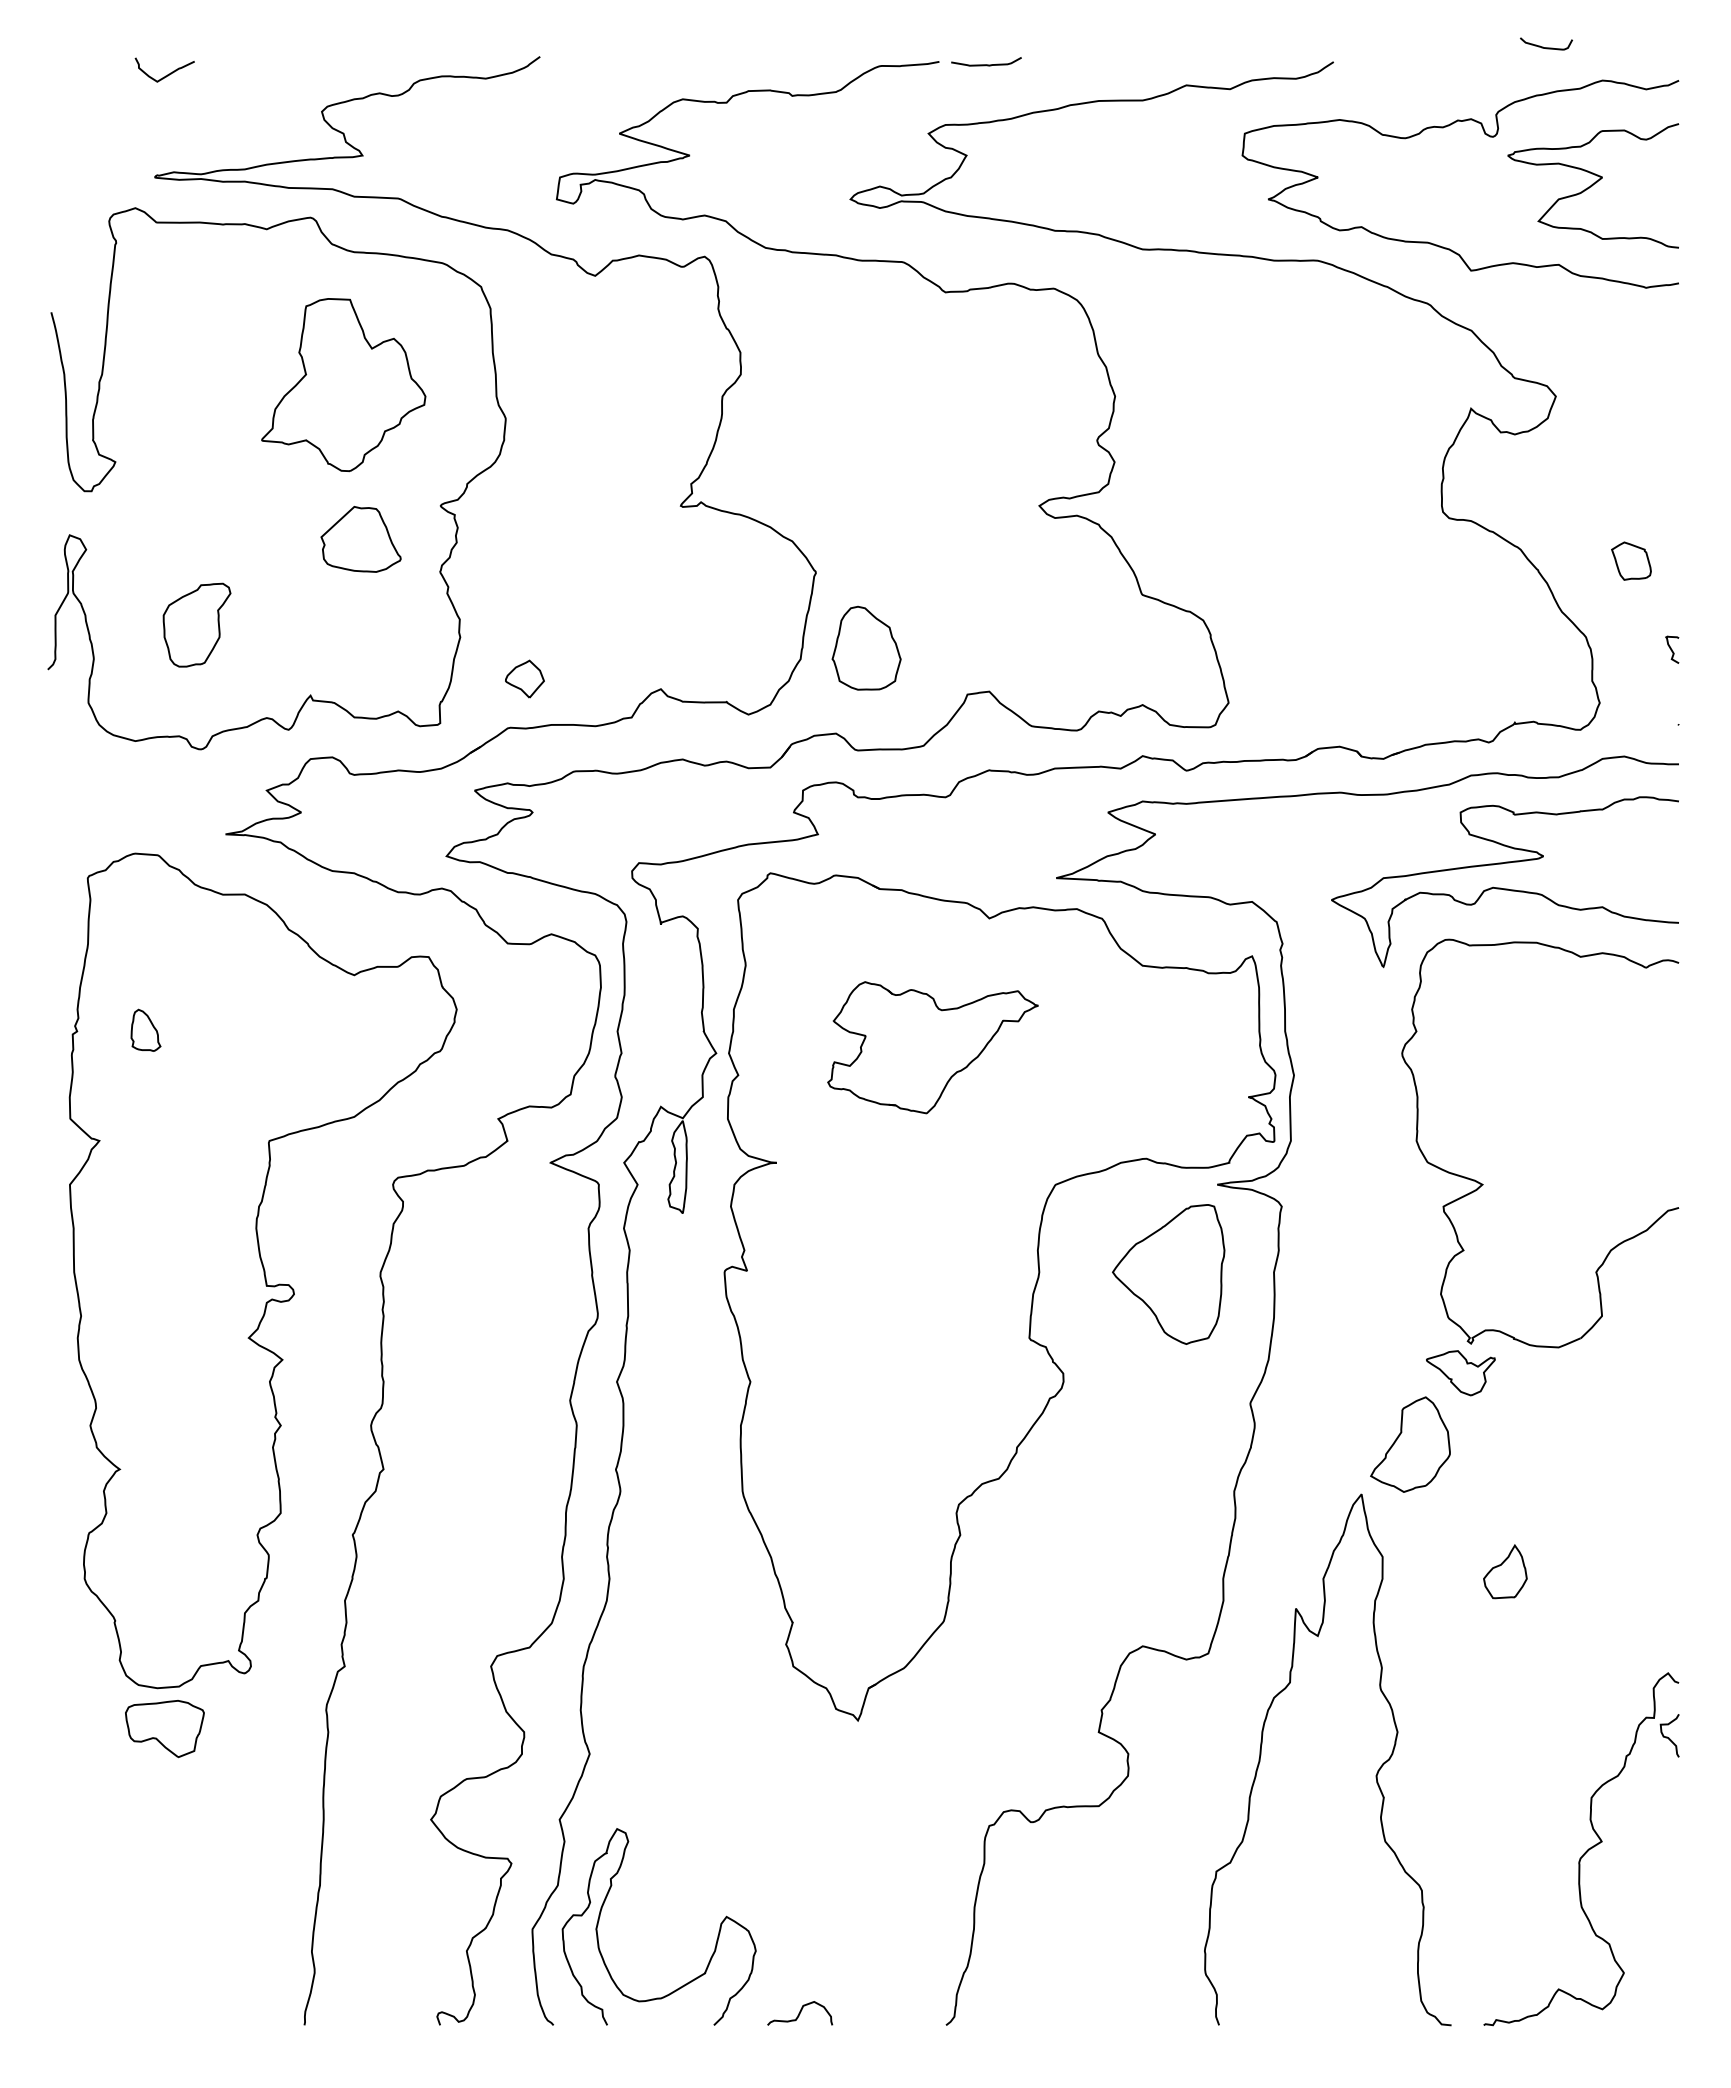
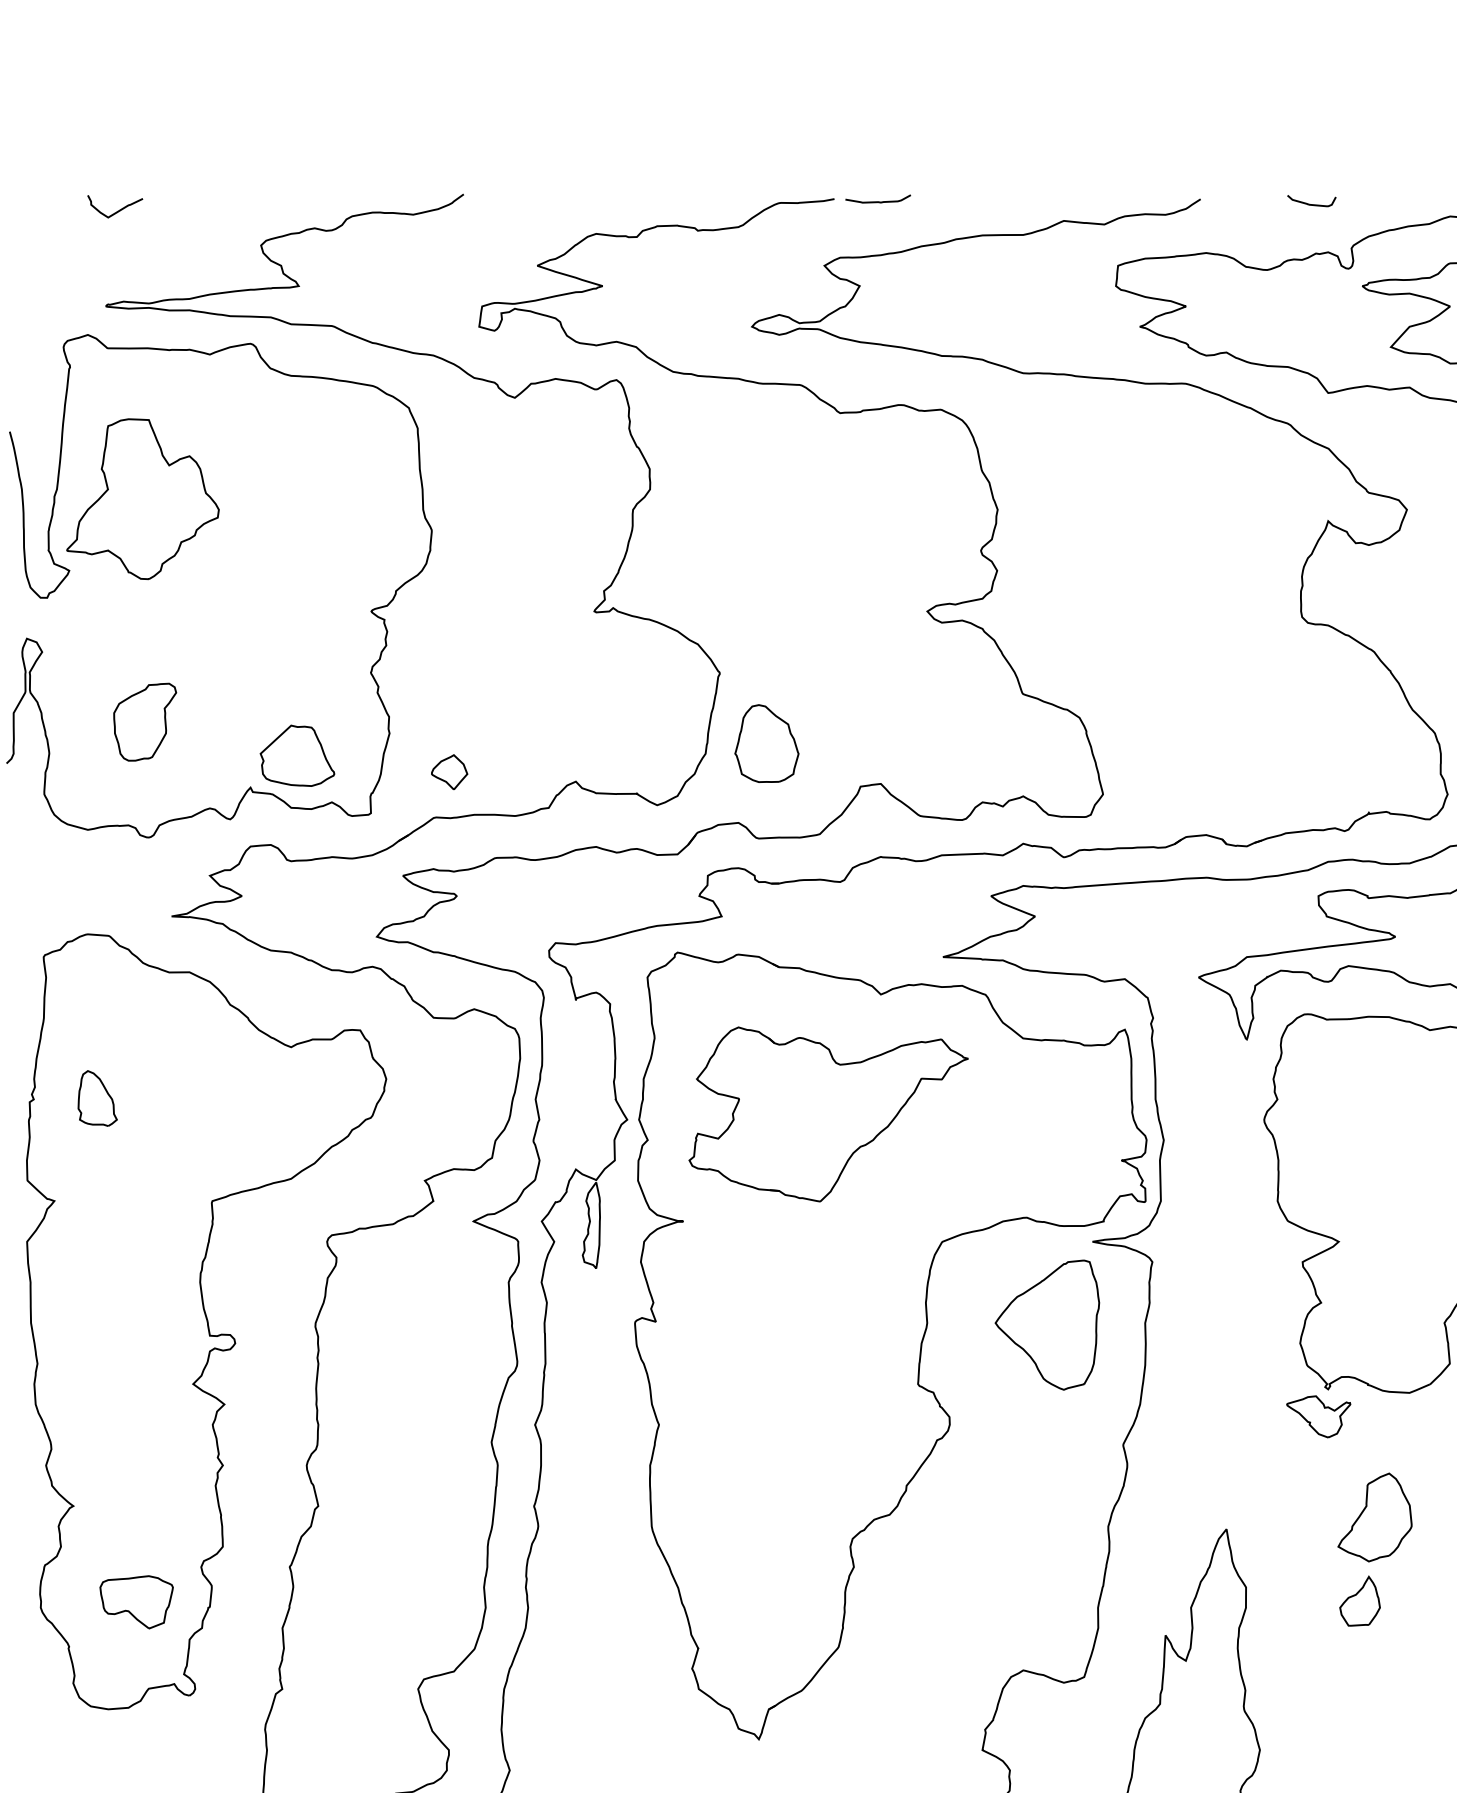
curve: (1546, 47) -> (1311, 204), moved
part: (343, 385) -> (142, 499), moved
part: (360, 539) -> (296, 755), moved
part: (145, 1030) -> (97, 1098), size x1.43
part: (932, 1047) -> (828, 1114), size x1.43
part: (1410, 1444) -> (1375, 1517), moved
part: (164, 1729) -> (136, 1602), moved

